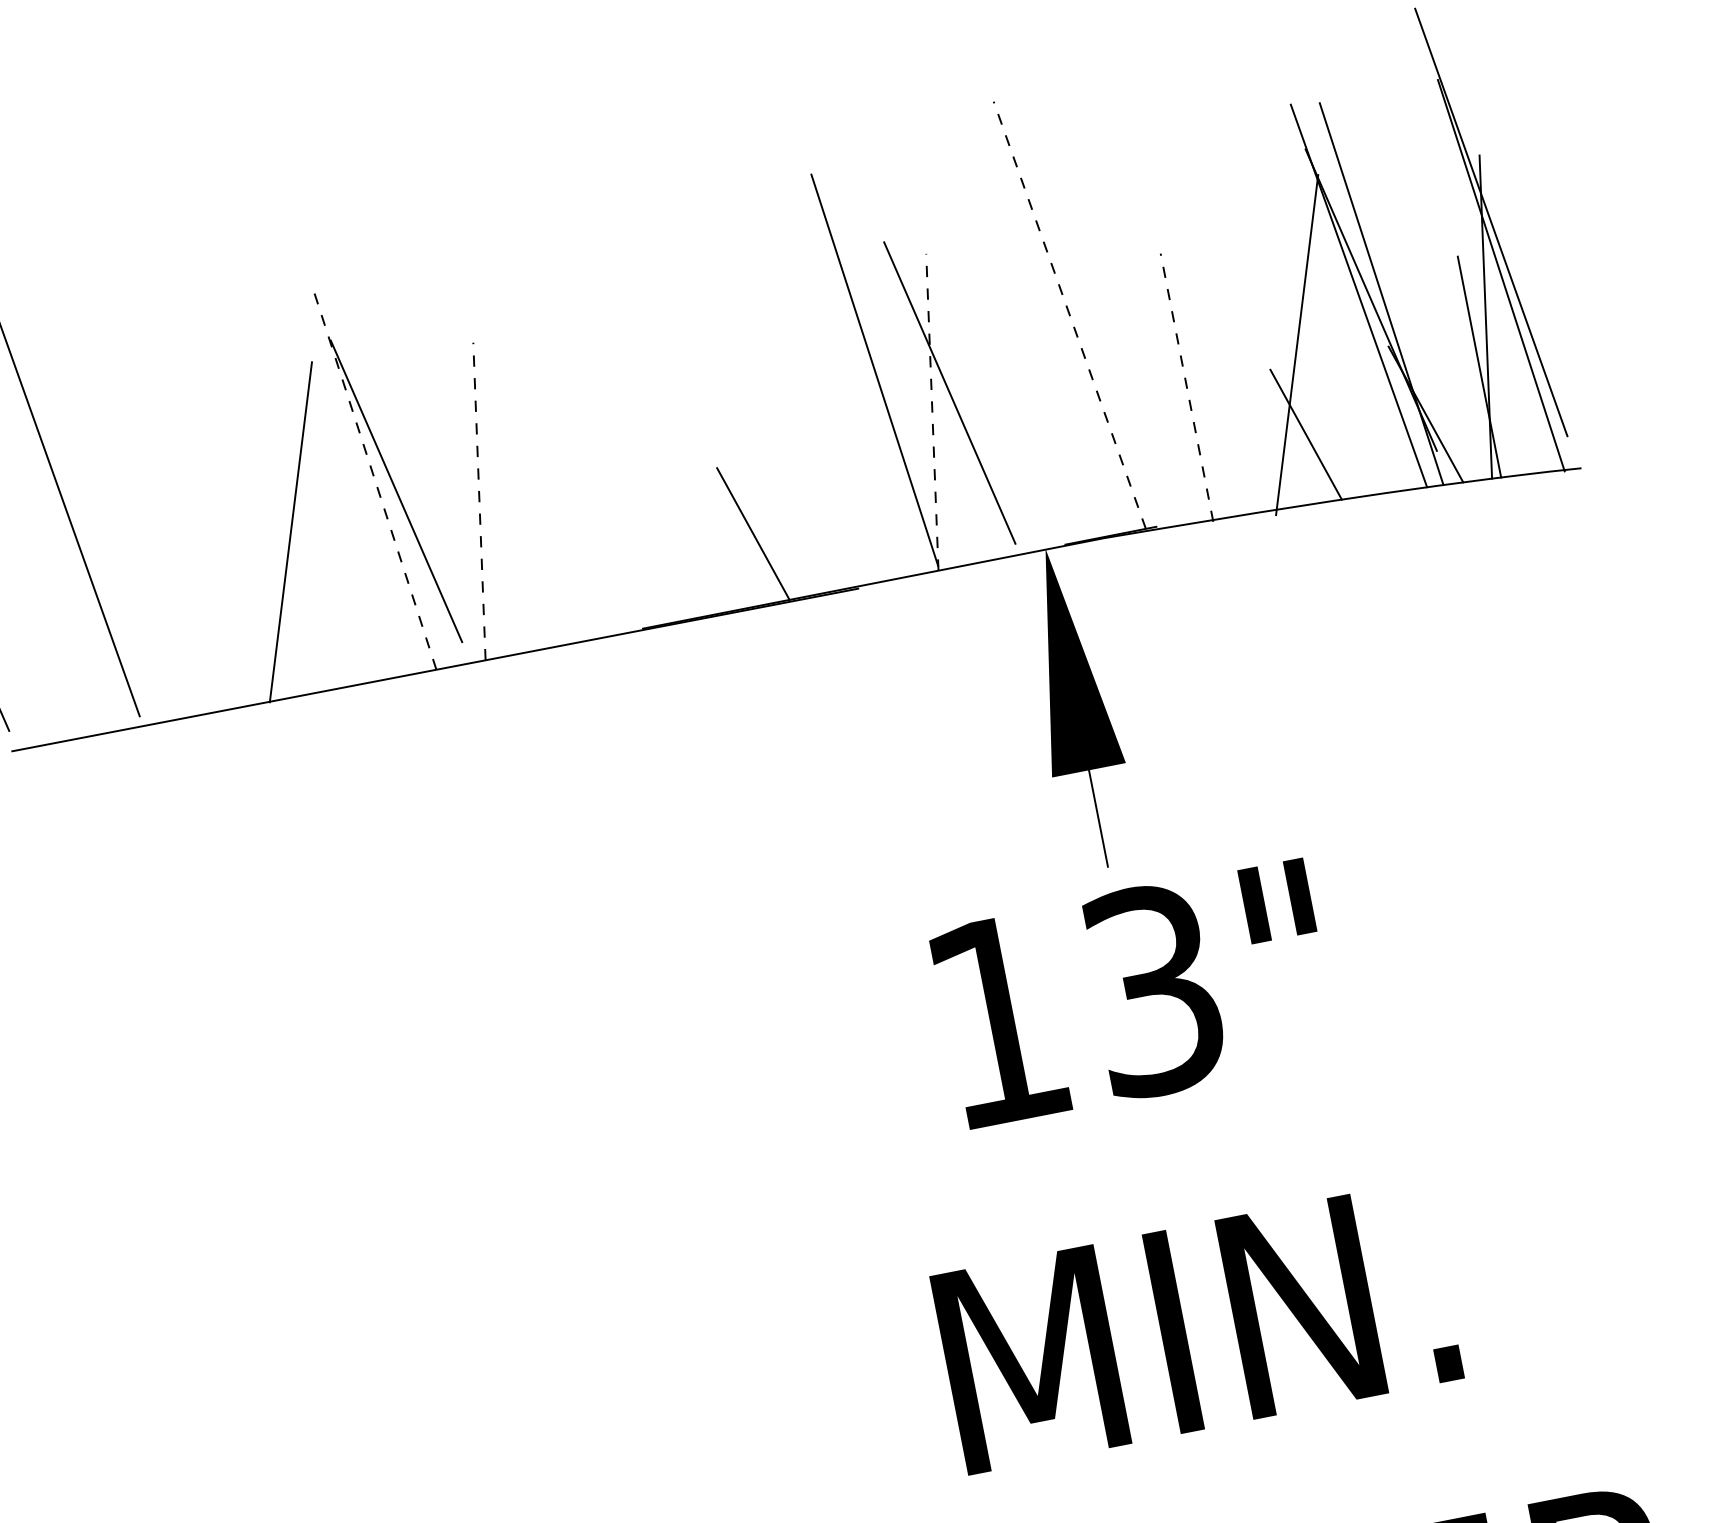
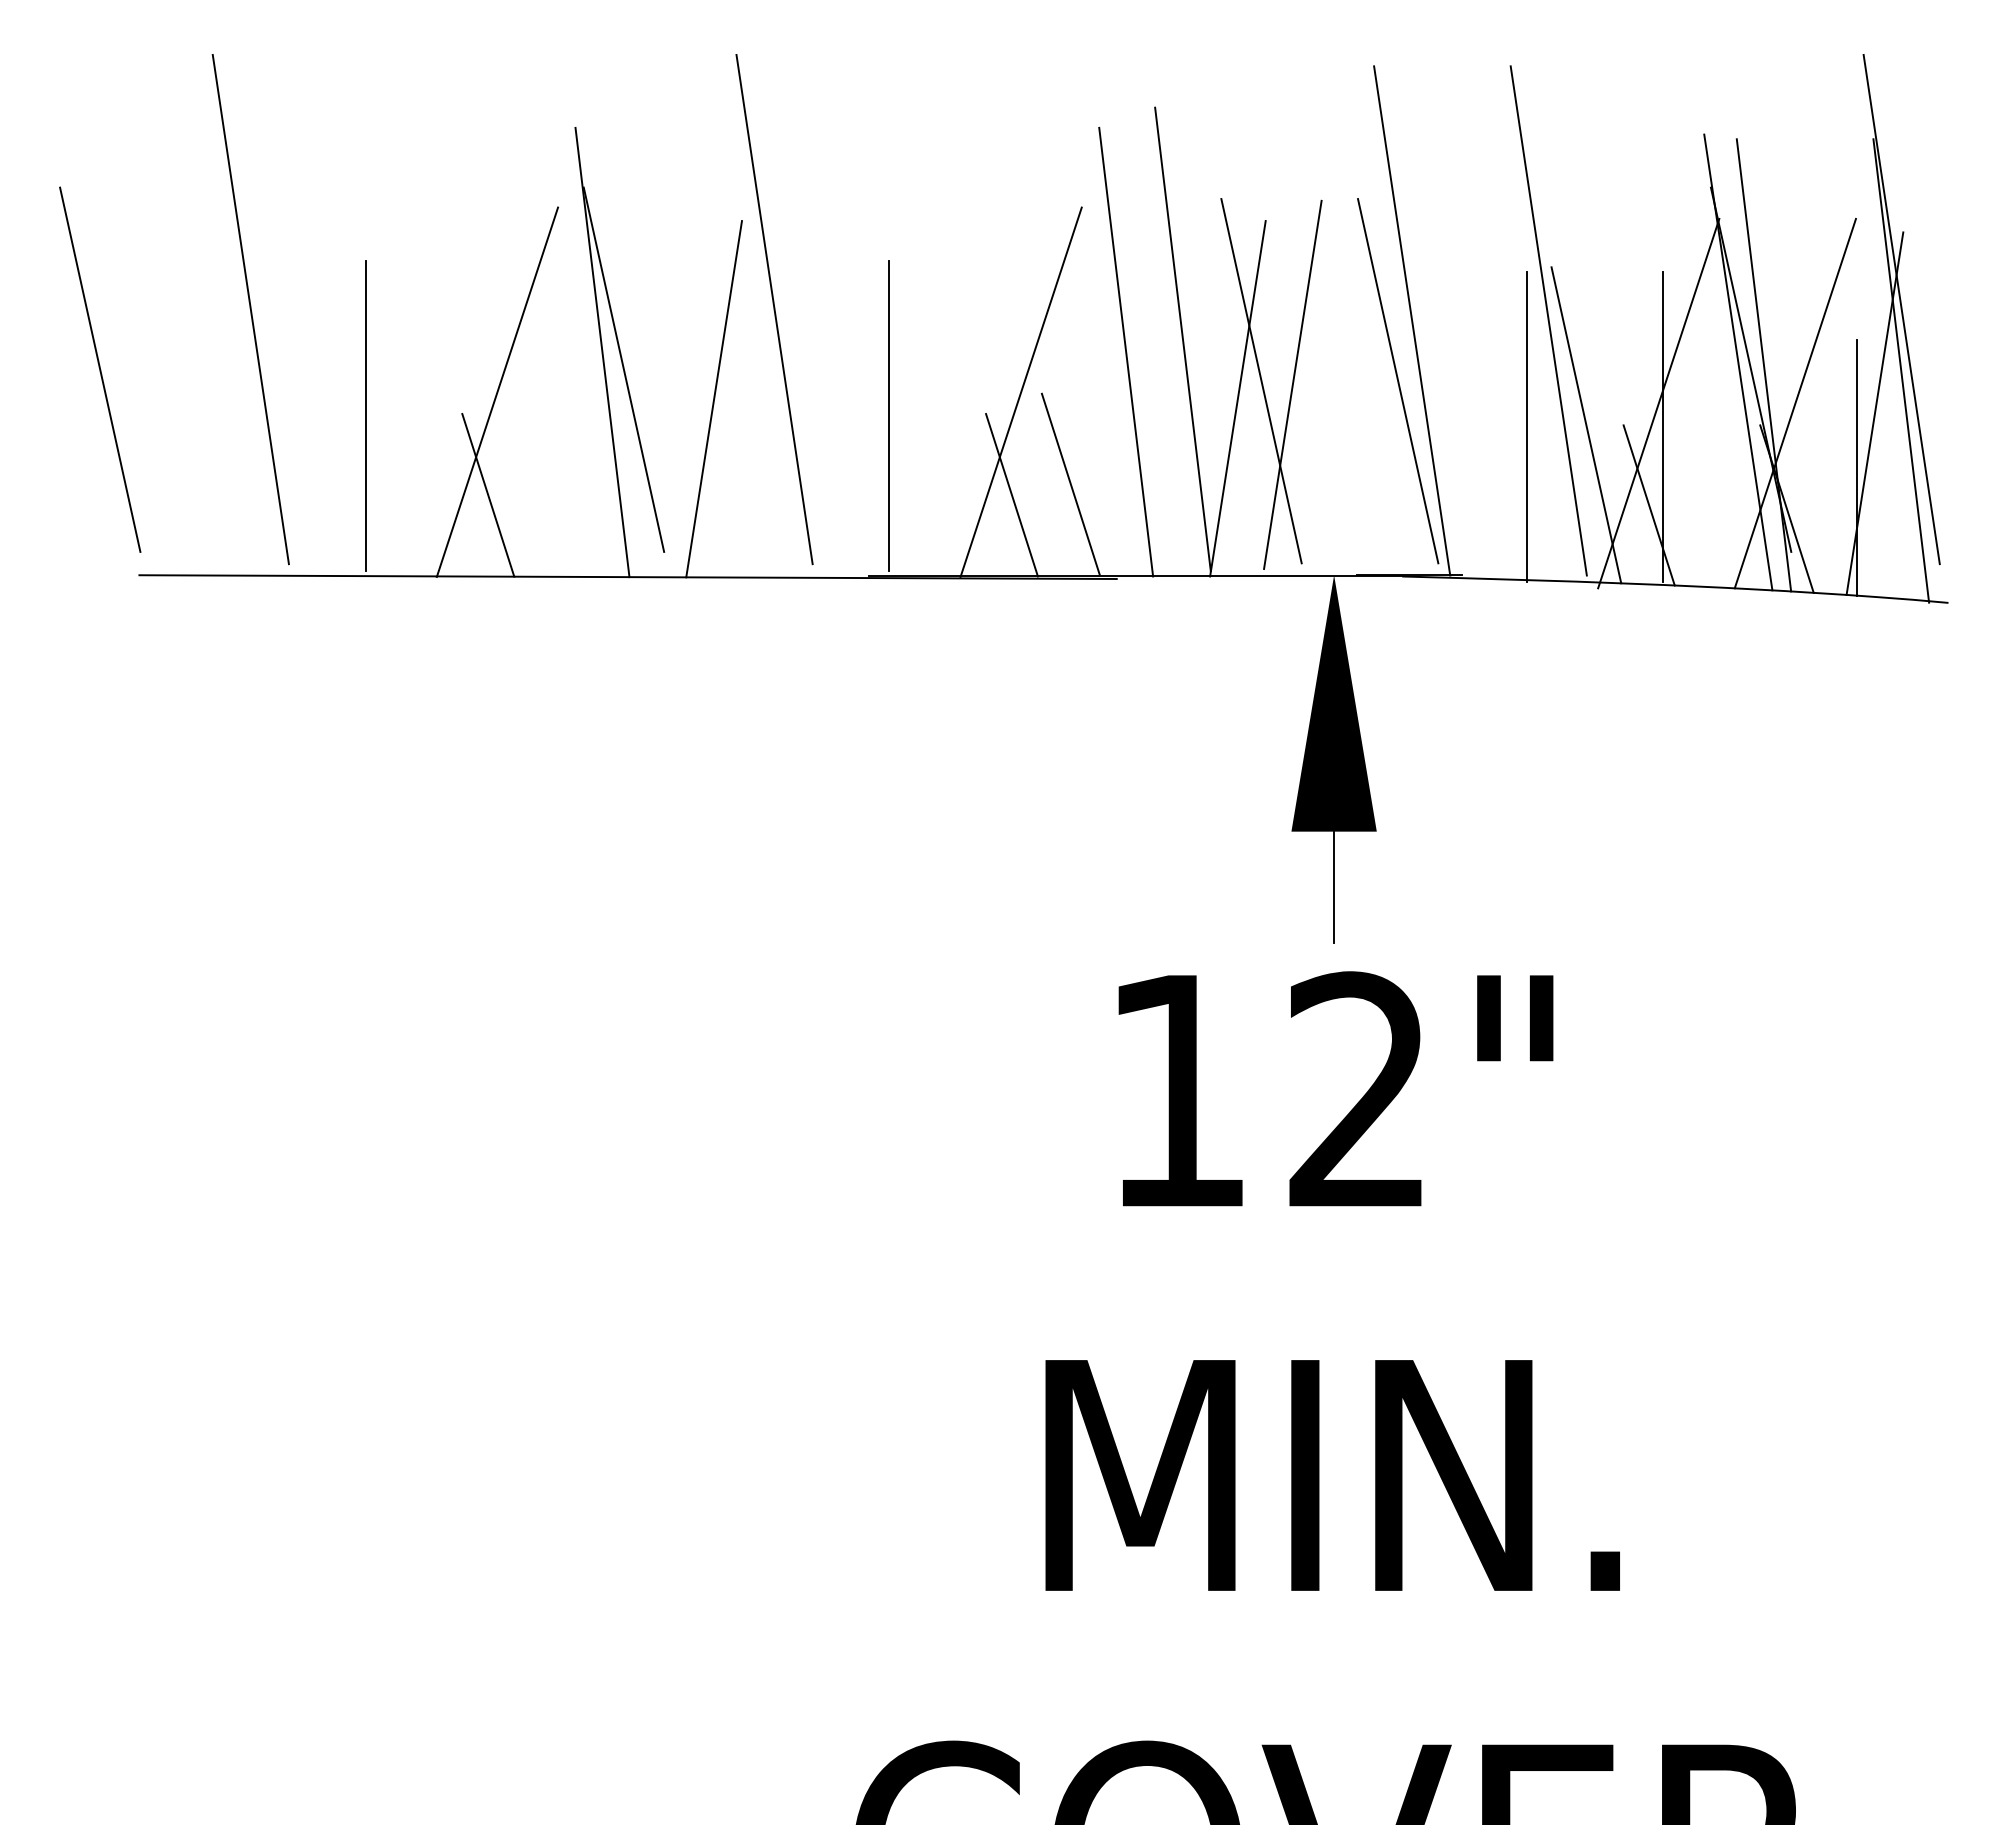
line: (1187, 291) -> (1548, 320), added
line: (1070, 314) -> (1412, 320), dashed -> solid
line: (1414, 321) -> (1794, 403), added
line: (1305, 364) -> (1663, 427), added
line: (1068, 370) -> (1398, 381), added
line: (1238, 376) -> (1586, 425), added
line: (1186, 387) -> (1526, 426), dashed -> solid
line: (828, 390) -> (1126, 351), added
line: (977, 390) -> (1292, 384), added
line: (931, 412) -> (1237, 398), dashed -> solid
line: (516, 413) -> (774, 309), added
line: (743, 442) -> (1020, 391), added
line: (375, 480) -> (602, 352), dashed -> solid
line: (633, 485) -> (889, 415), added
line: (479, 500) -> (714, 398), dashed -> solid
line: (801, 513) -> (1070, 483), added
line: (180, 574) -> (365, 415), added
line: (300, 623) -> (488, 495), added
text: (1153, 990) -> (1357, 1090), 13" -> 12"

